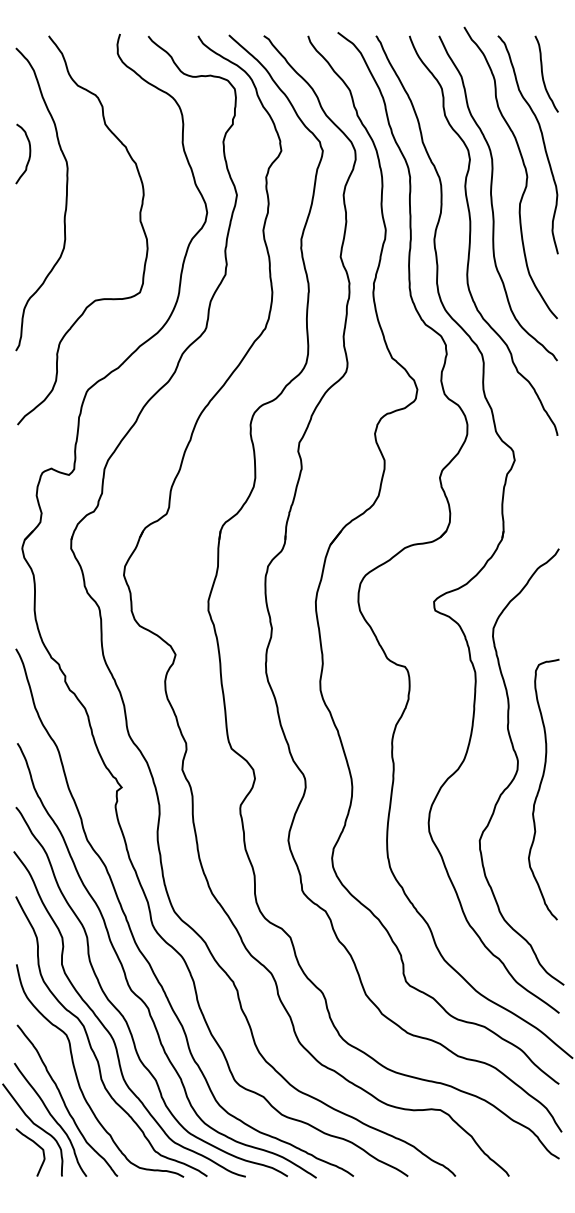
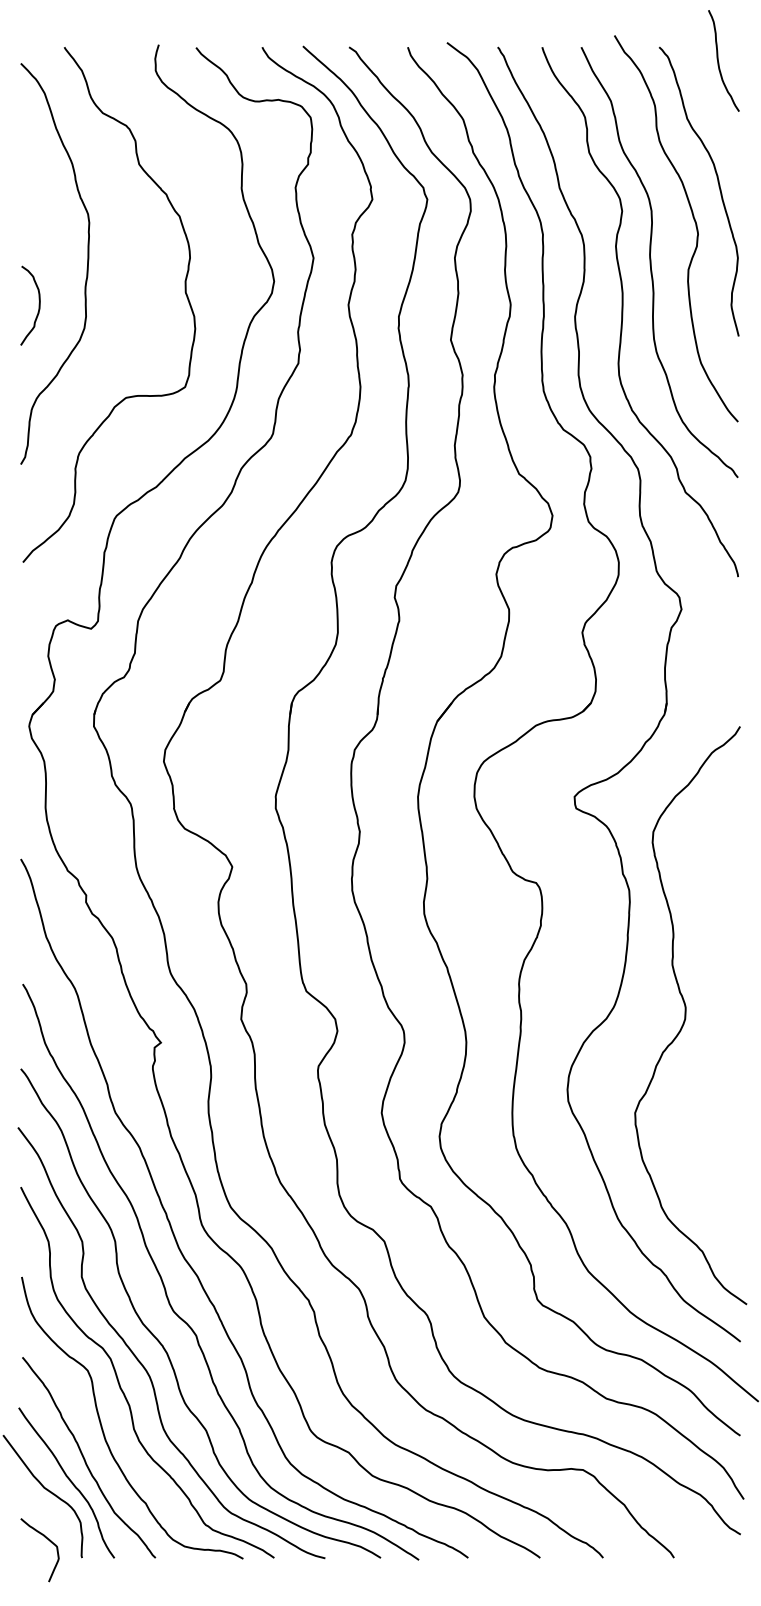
curve: (543, 75) -> (719, 62), moved
curve: (29, 153) -> (38, 305), moved
curve: (540, 788) -> (715, 1044), removed
curve: (34, 1143) -> (45, 1538), moved

